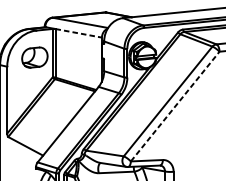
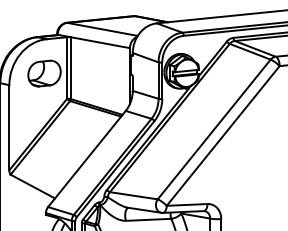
line: (78, 33) -> (100, 42), dashed -> solid
line: (175, 106) -> (223, 135), dashed -> solid

